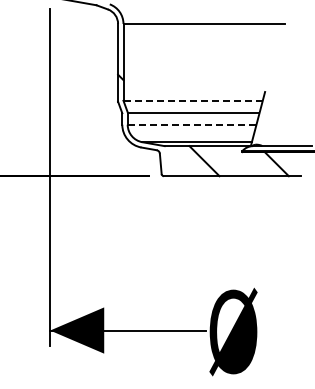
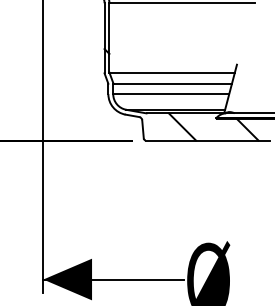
line: (193, 100) -> (172, 72), dashed -> solid
line: (191, 124) -> (170, 93), dashed -> solid

